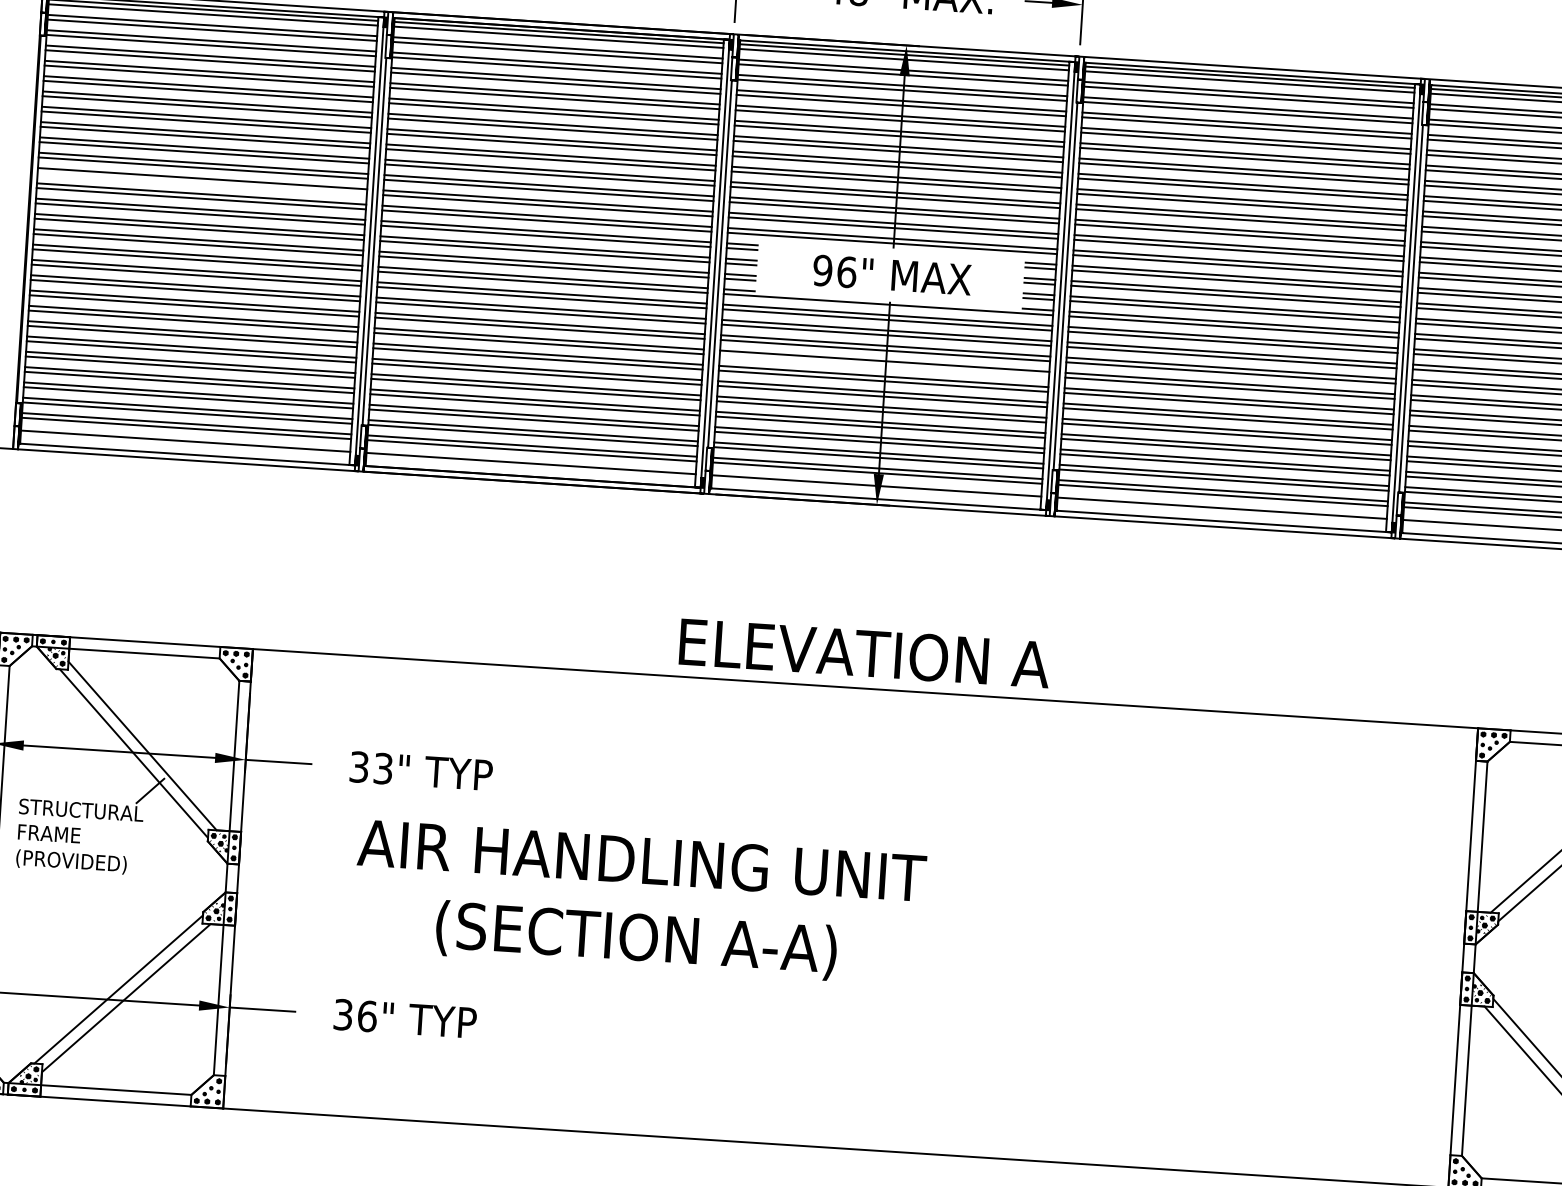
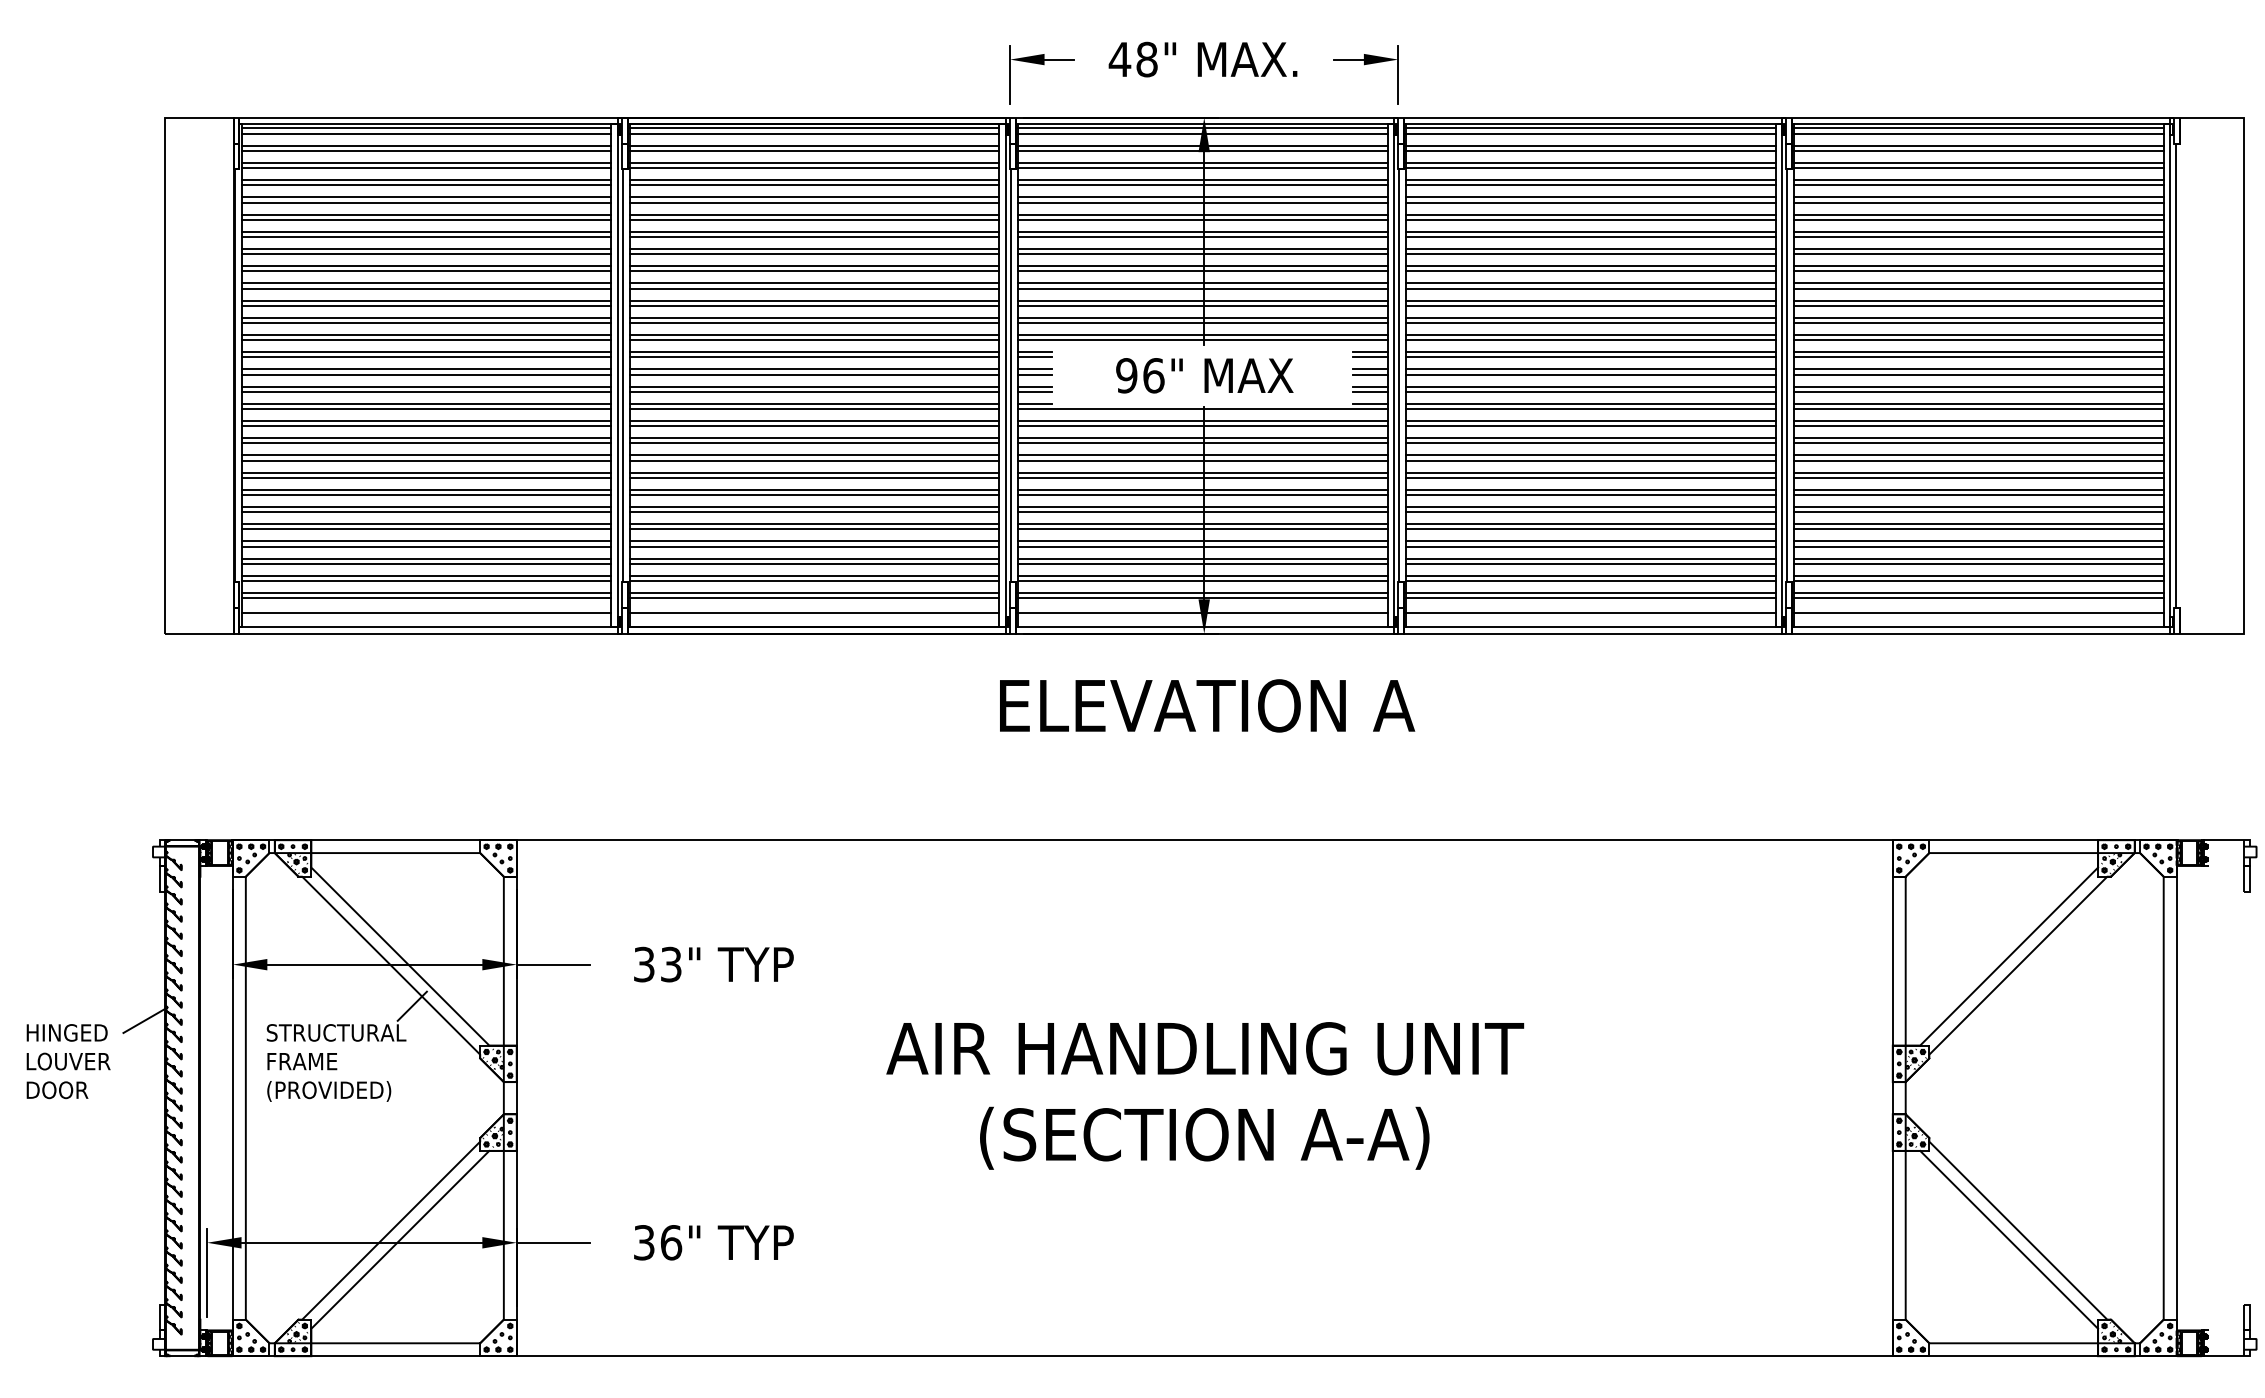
line: (202, 183) -> (426, 323), added
line: (884, 365) -> (1202, 477), added
text: (864, 653) -> (1207, 705), moved
text: (639, 902) -> (1205, 1095), moved

